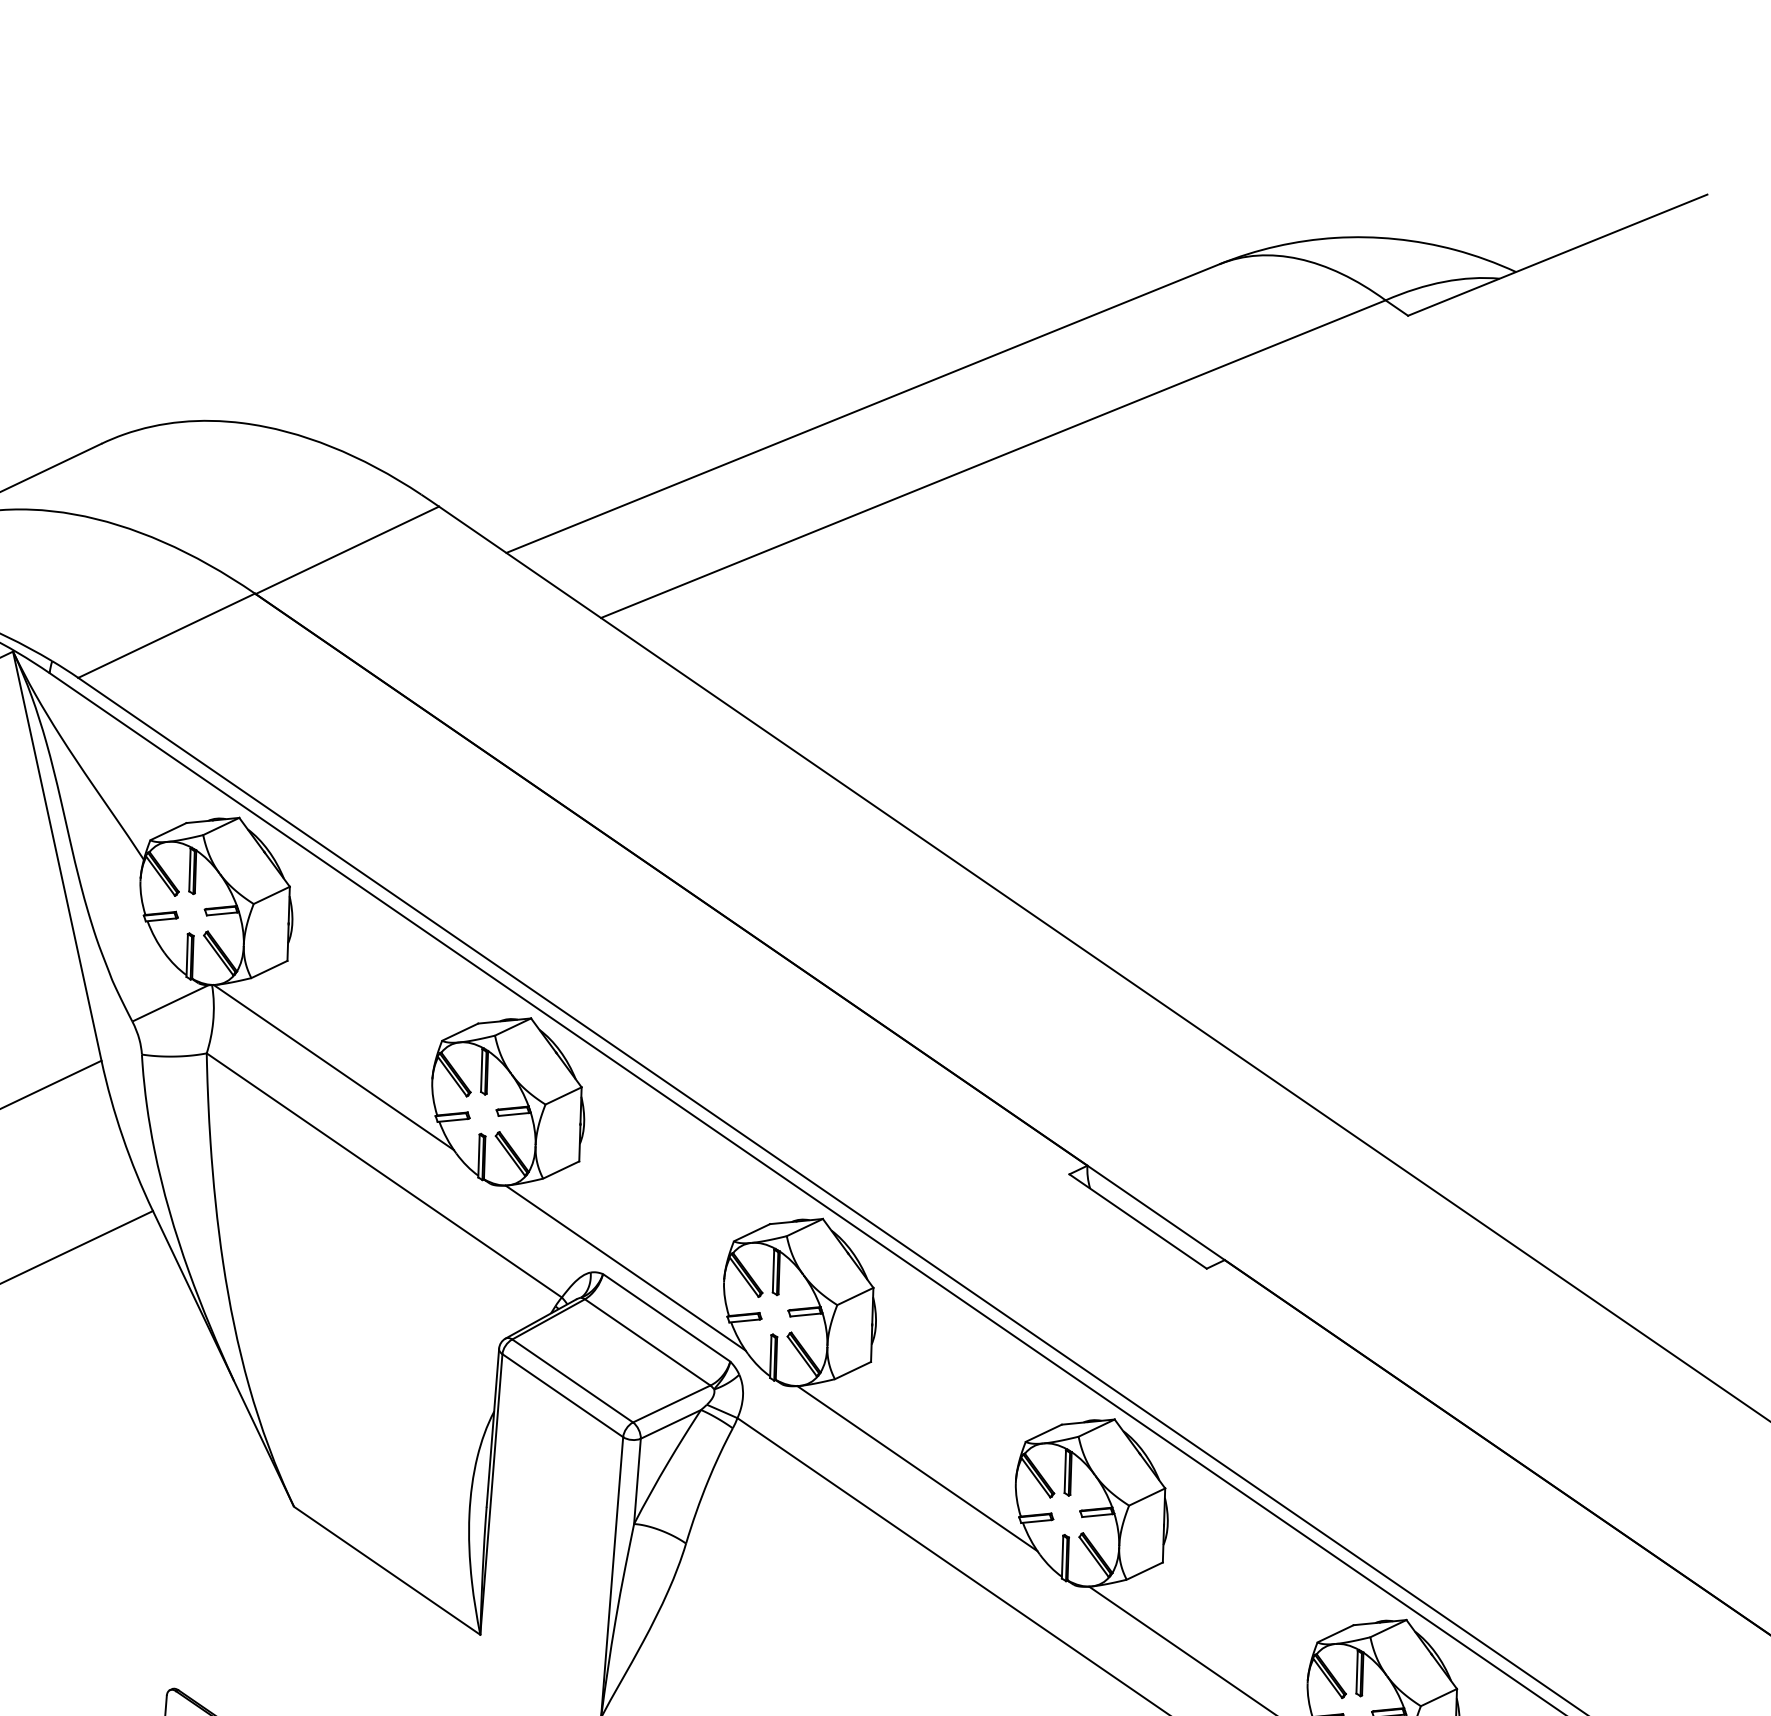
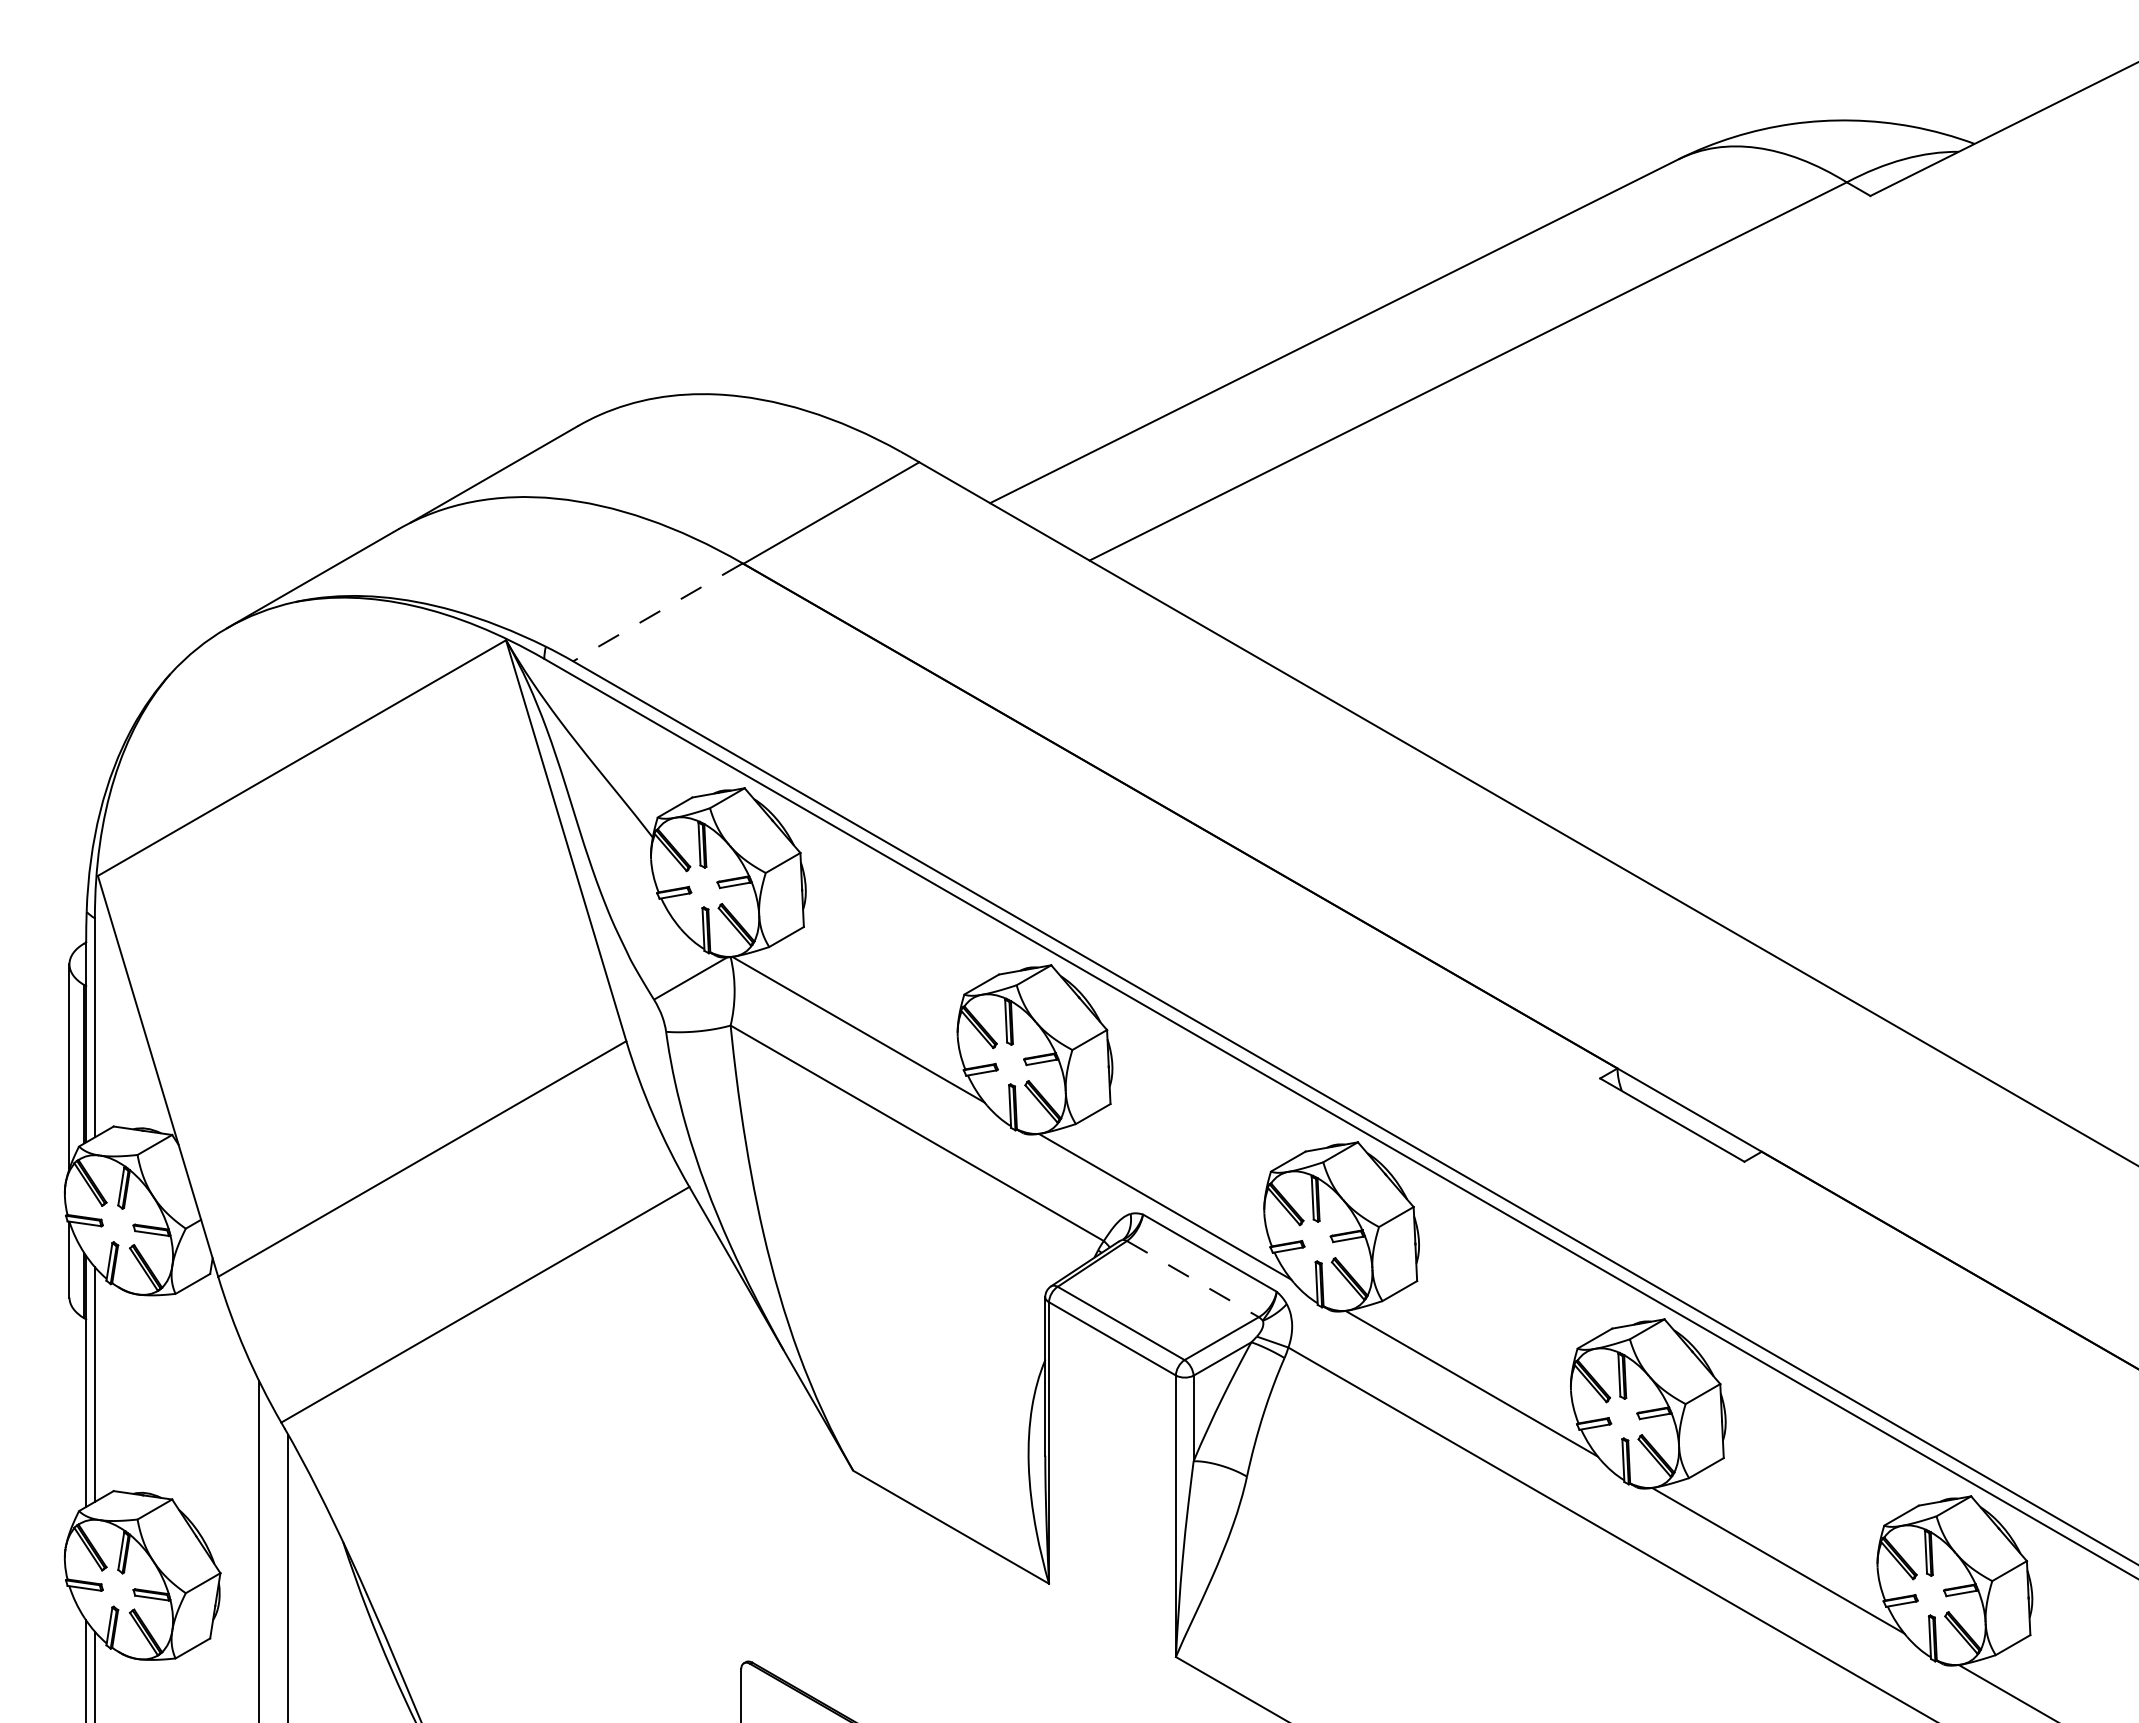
line: (166, 635) -> (657, 612), solid -> dashed
line: (648, 1342) -> (1193, 1279), solid -> dashed

